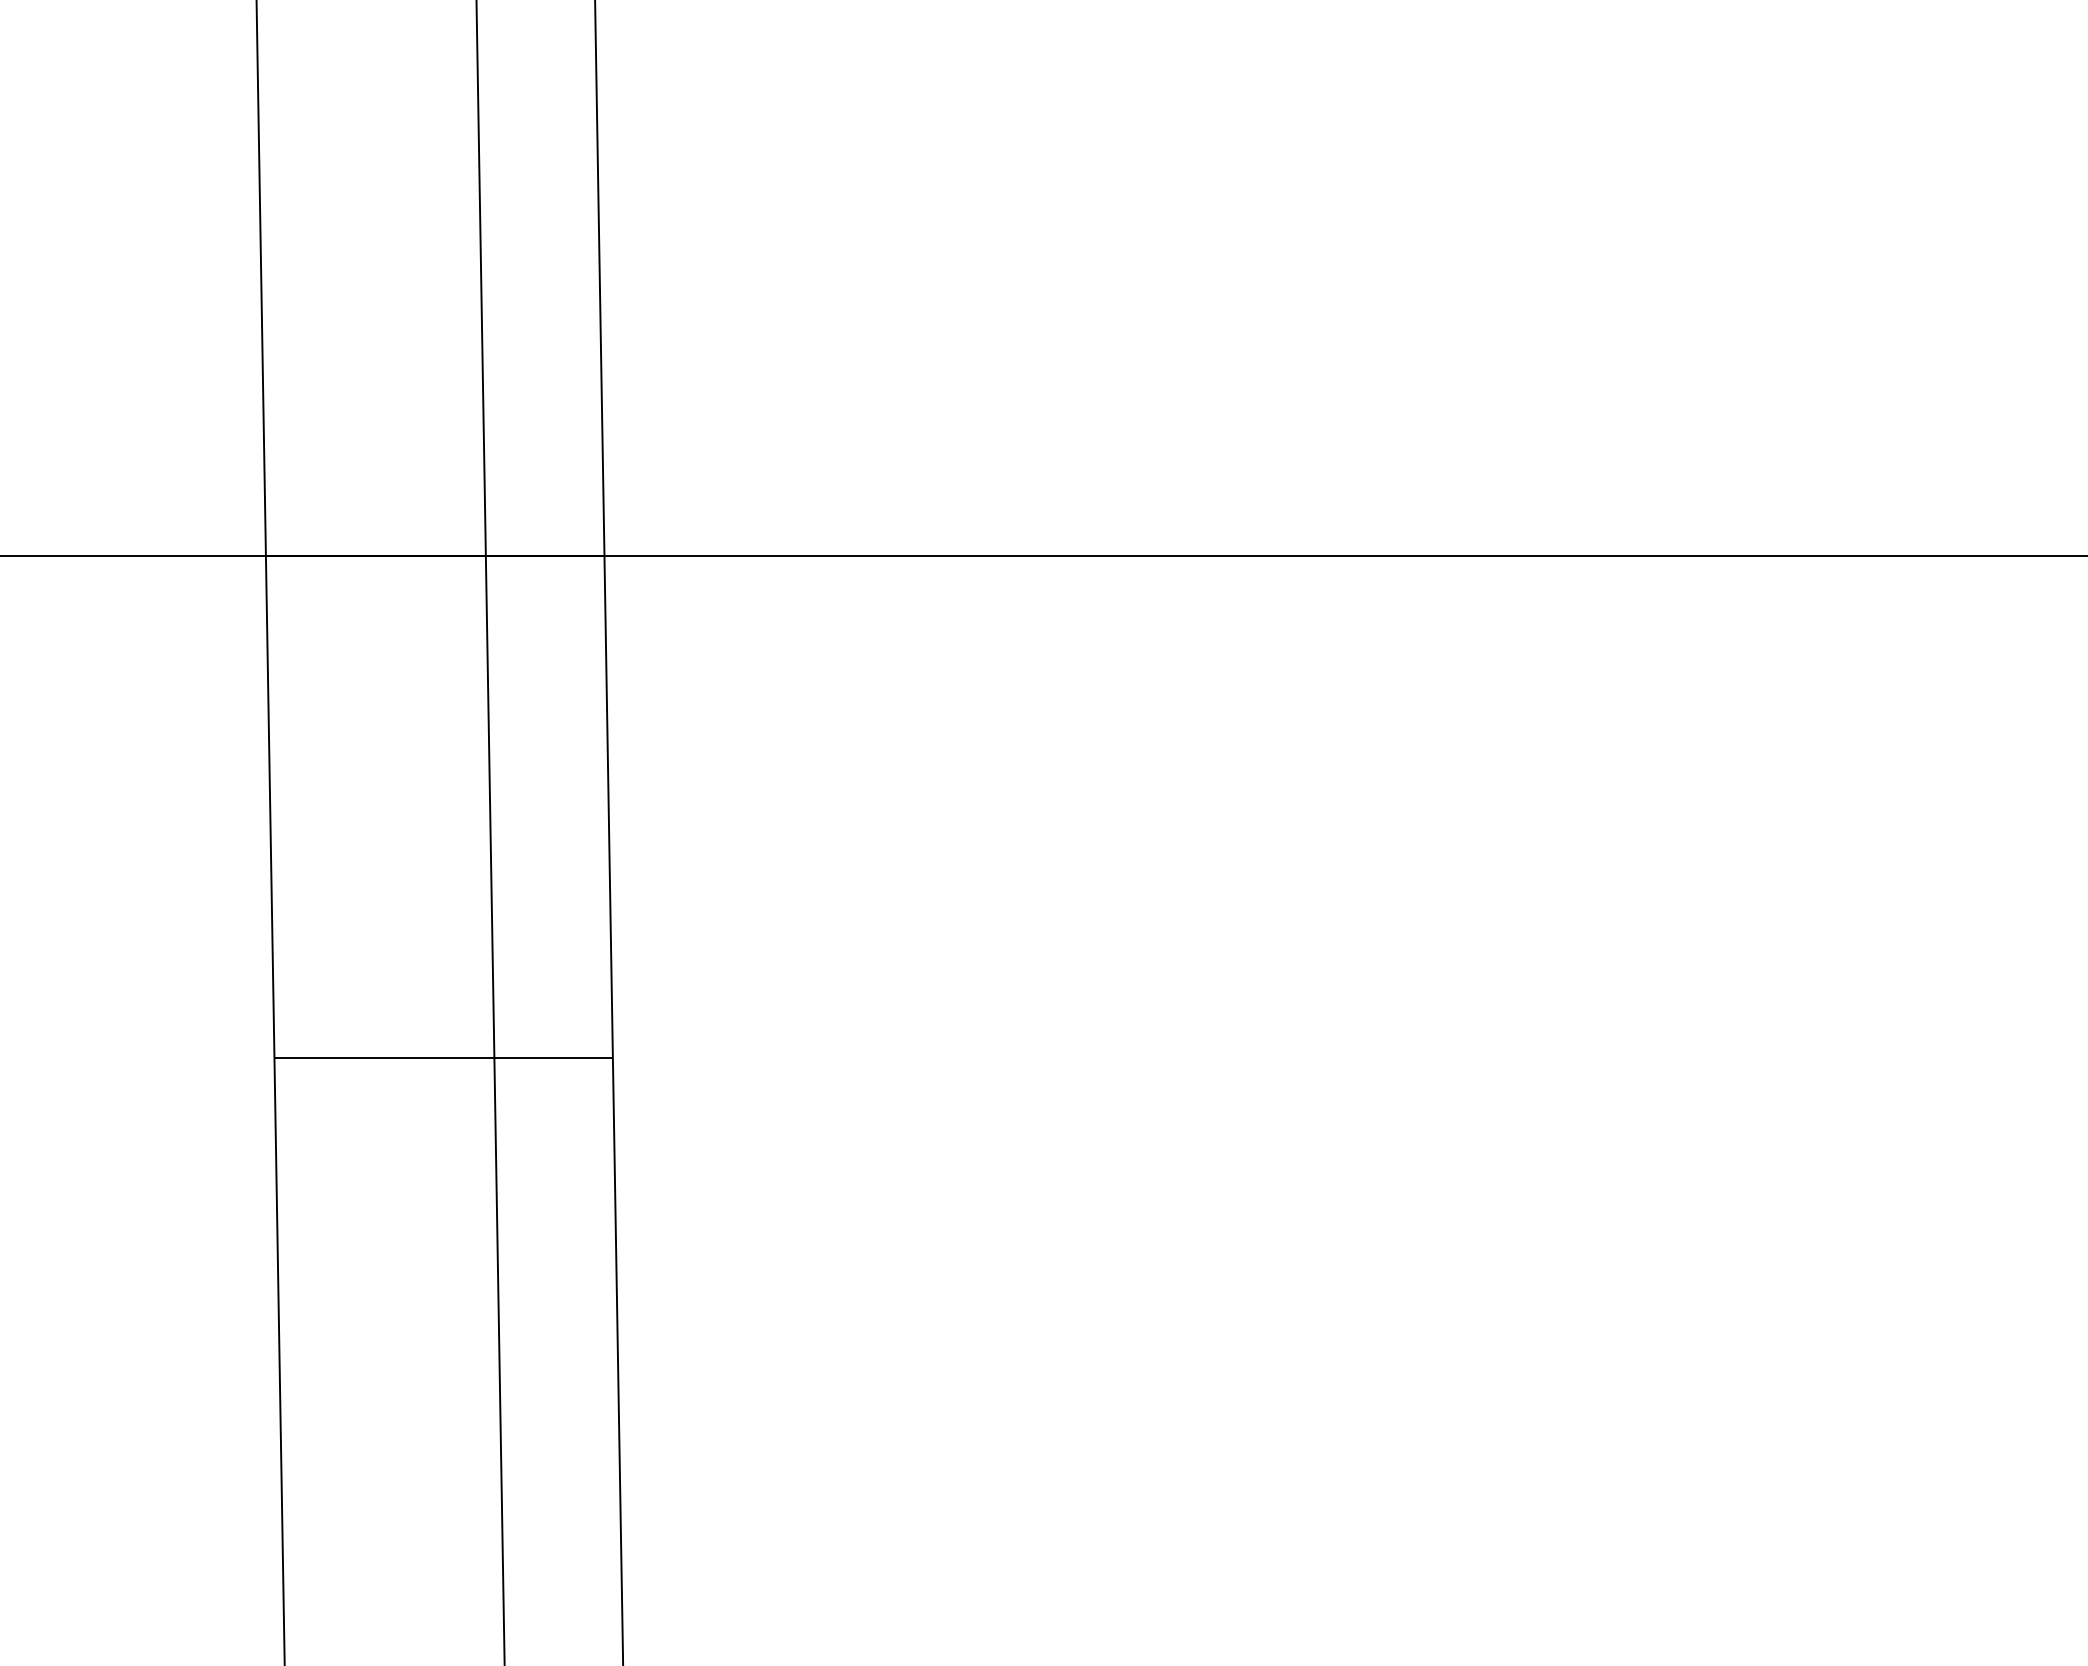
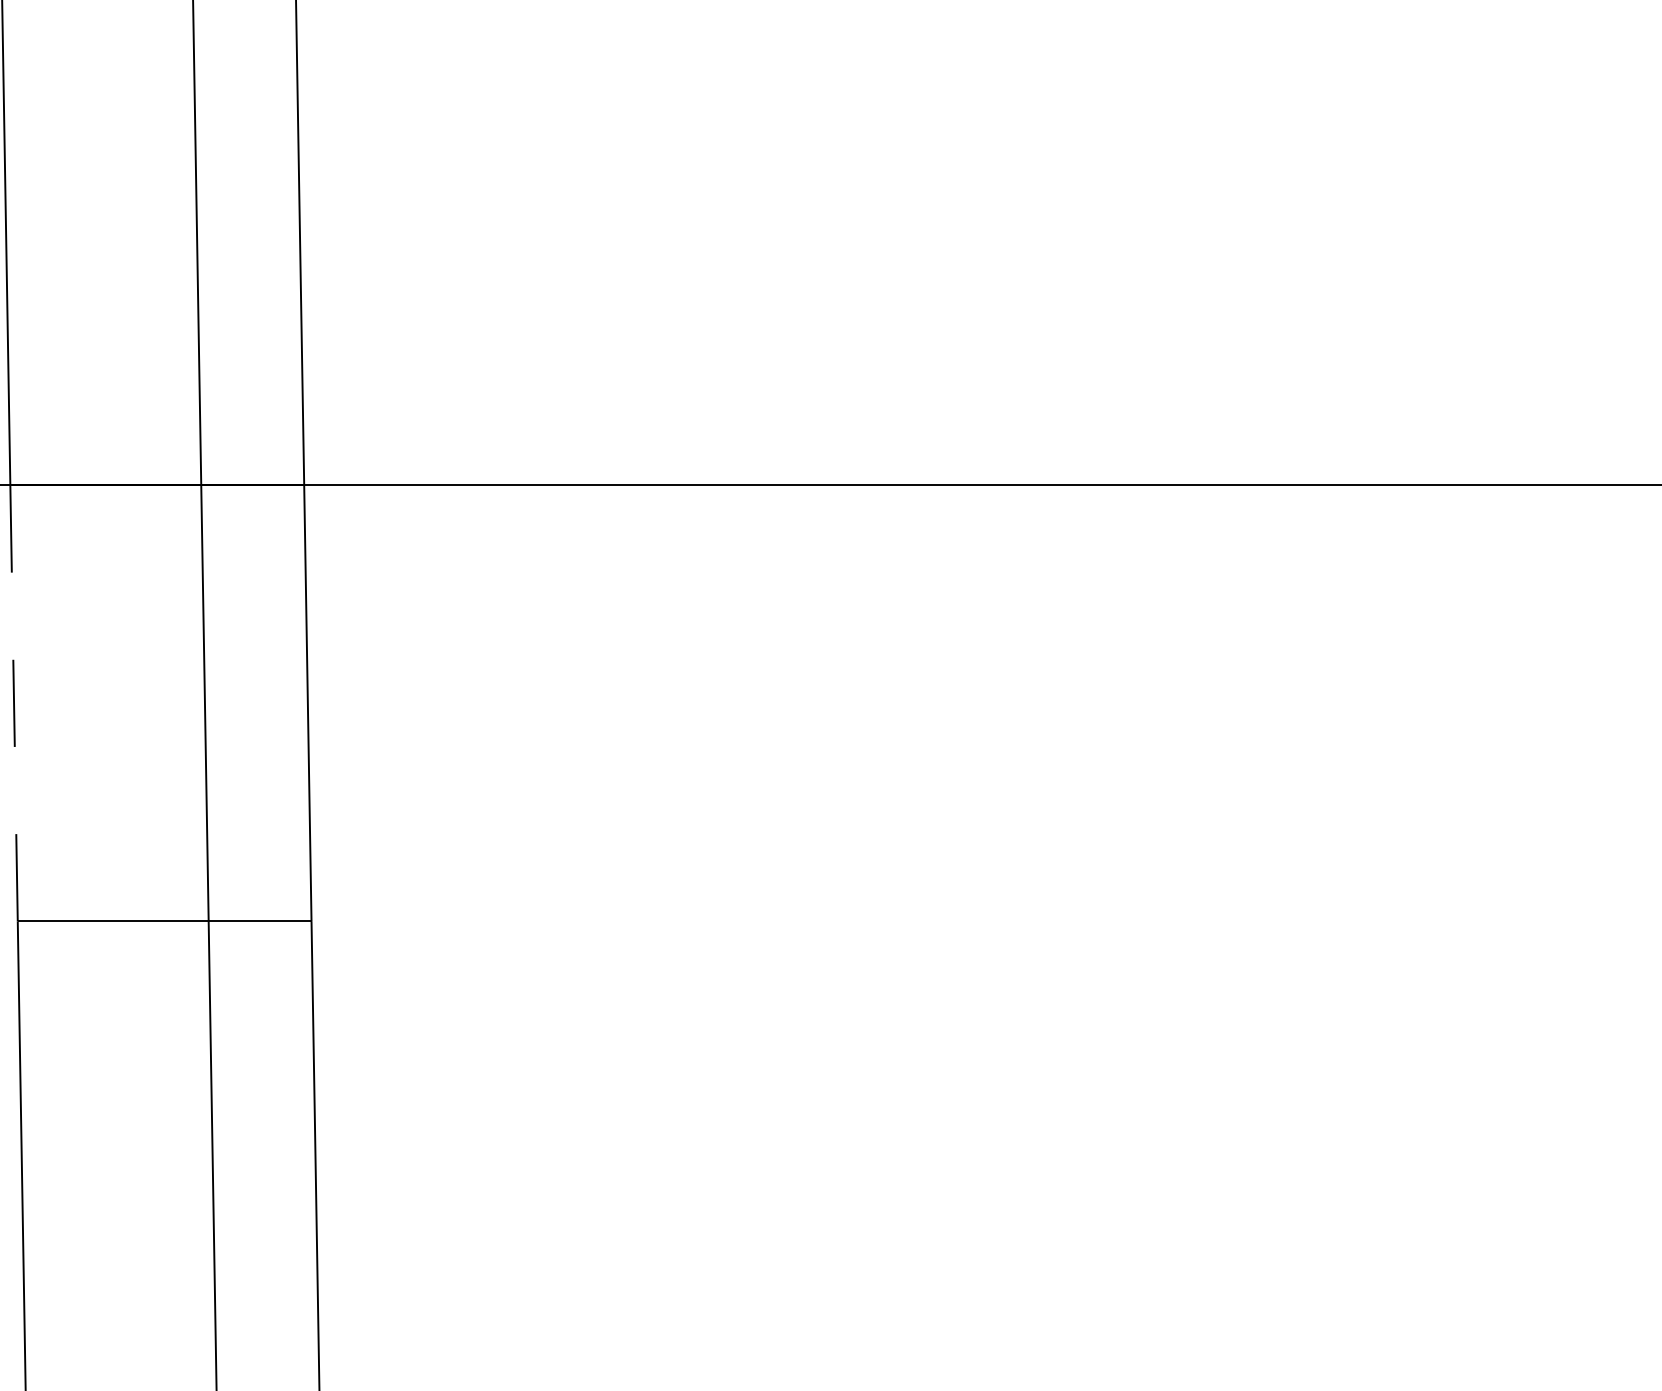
line: (270, 807) -> (14, 703), solid -> dashed

